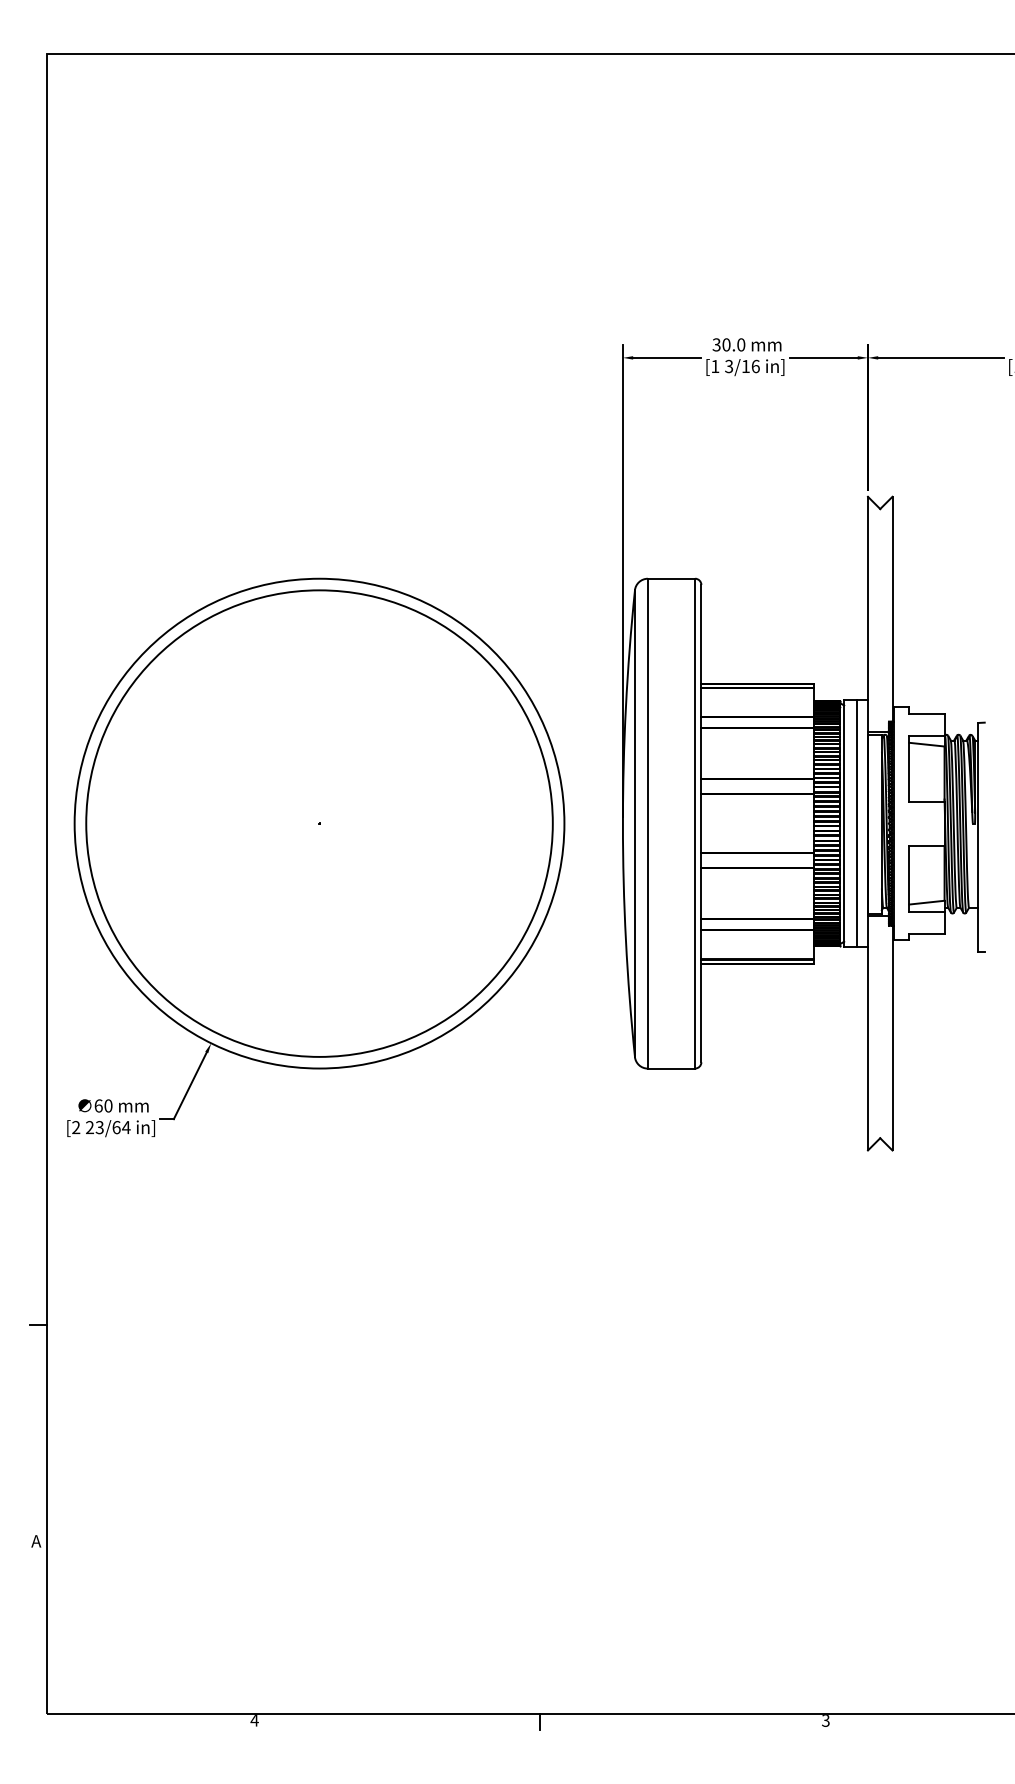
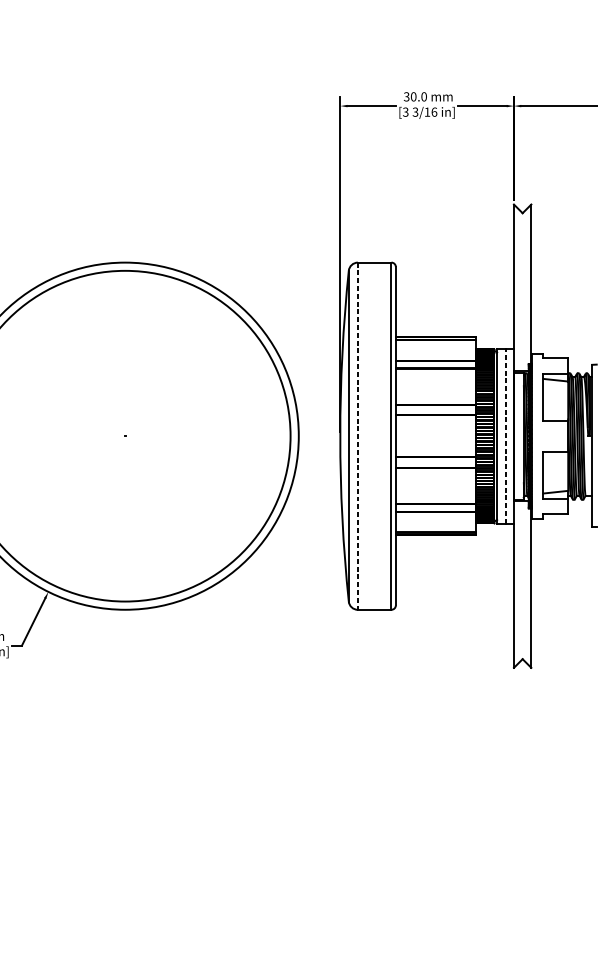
text: (715, 366) -> (405, 112), [1 -> [3
line: (647, 823) -> (357, 436), solid -> dashed
line: (856, 823) -> (505, 436), solid -> dashed

